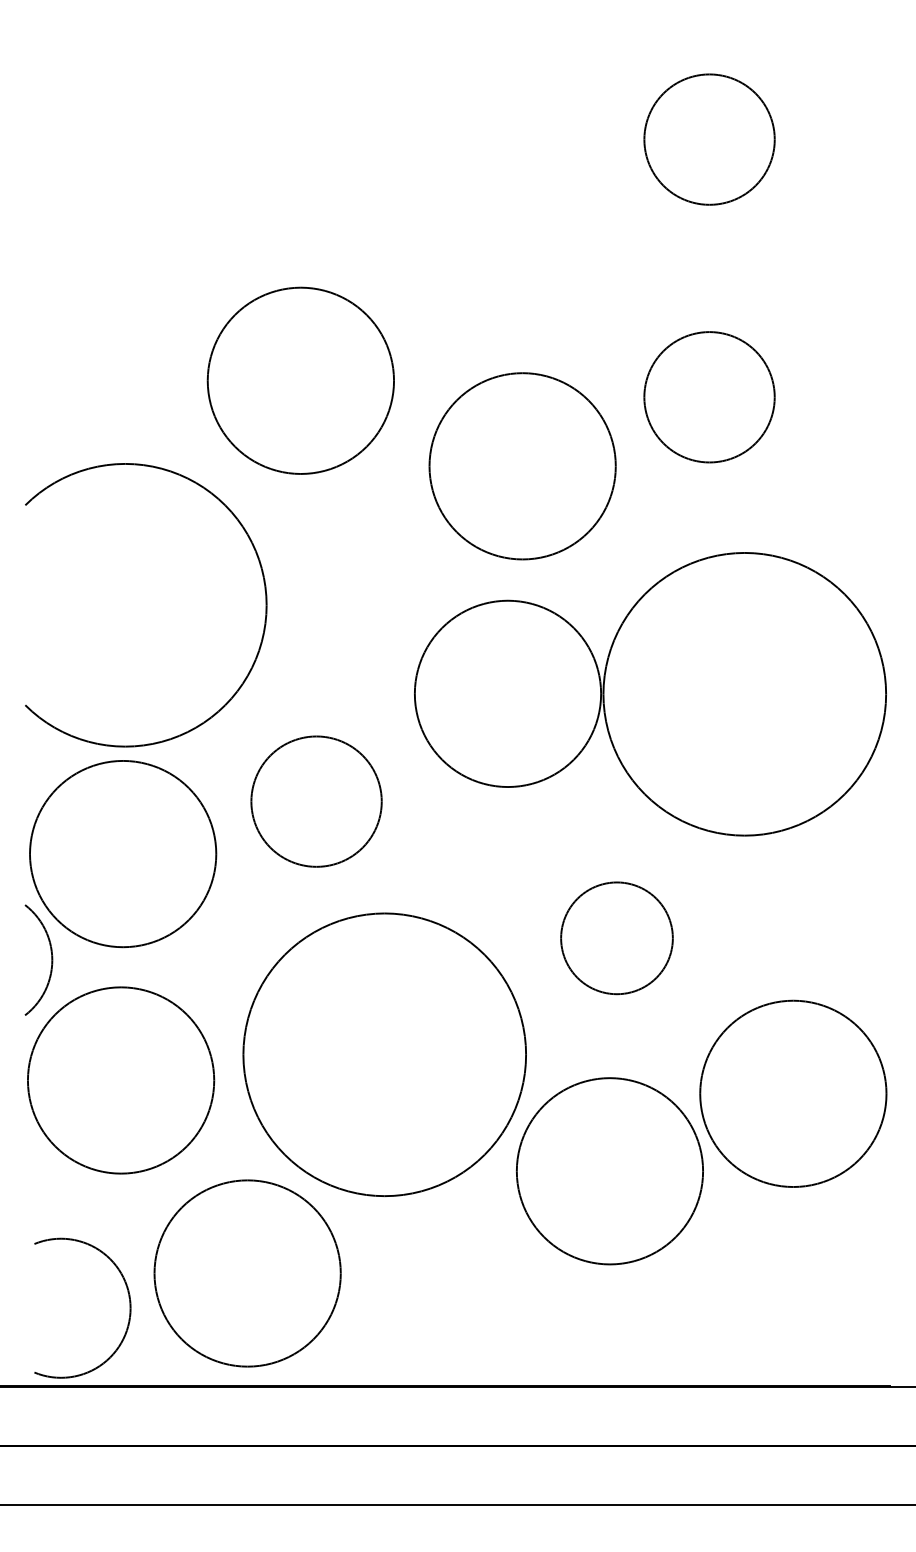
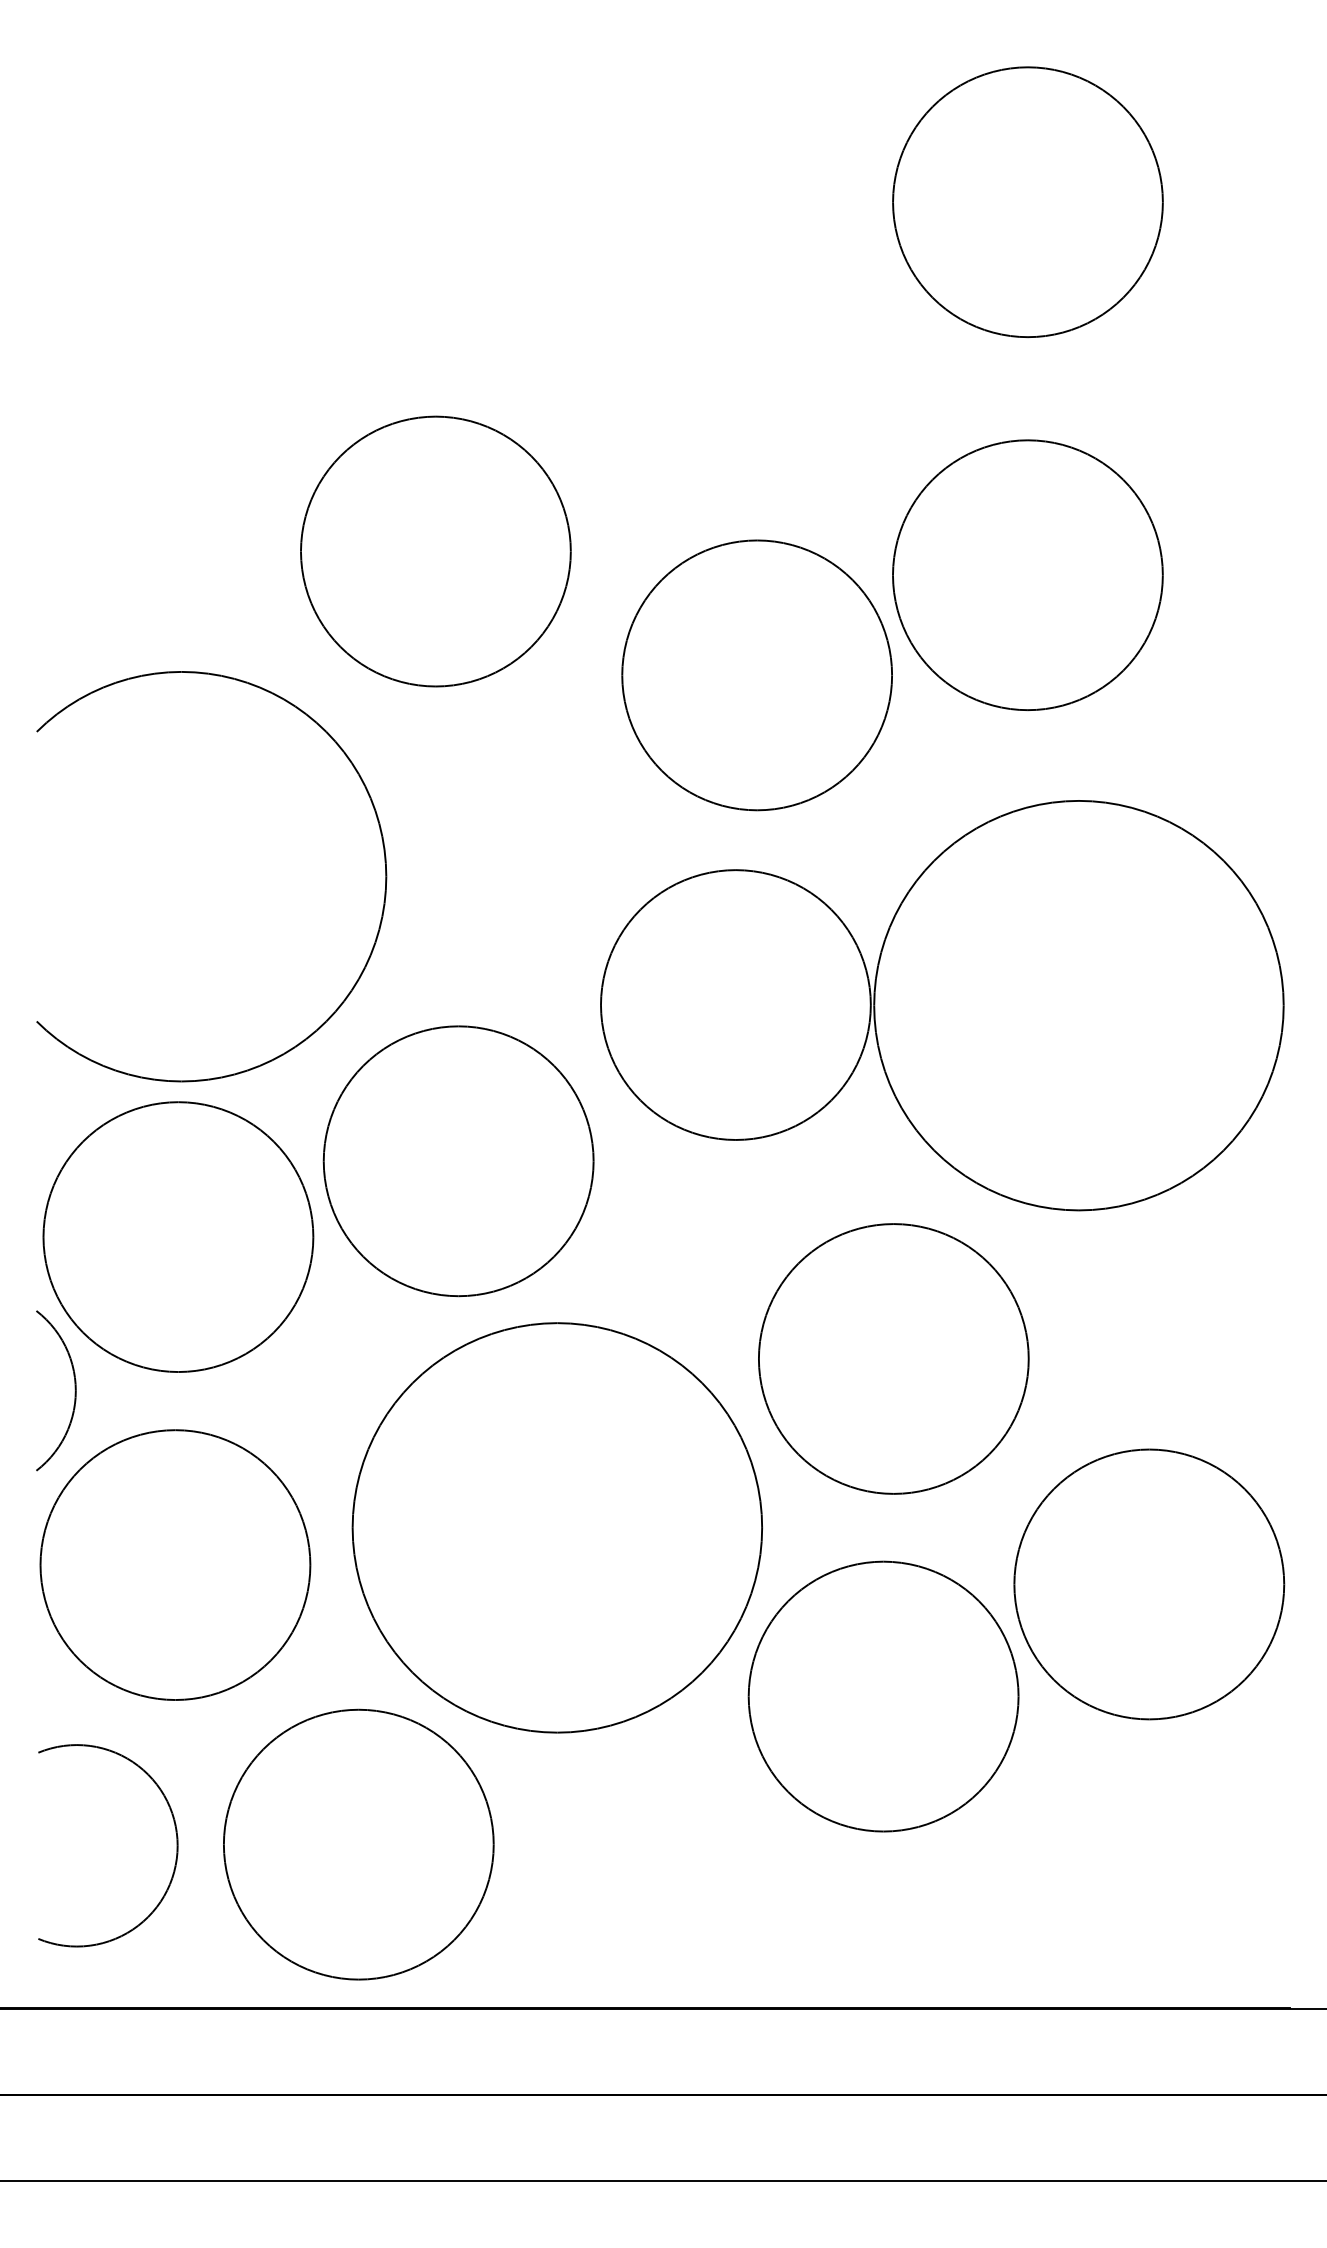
part: (709, 139) -> (1027, 201), size x1.43
part: (709, 397) -> (1027, 575), size x1.43
part: (316, 801) -> (458, 1160), size x1.43
part: (616, 938) -> (893, 1359), size x1.67
part: (129, 1307) -> (176, 1844), moved

